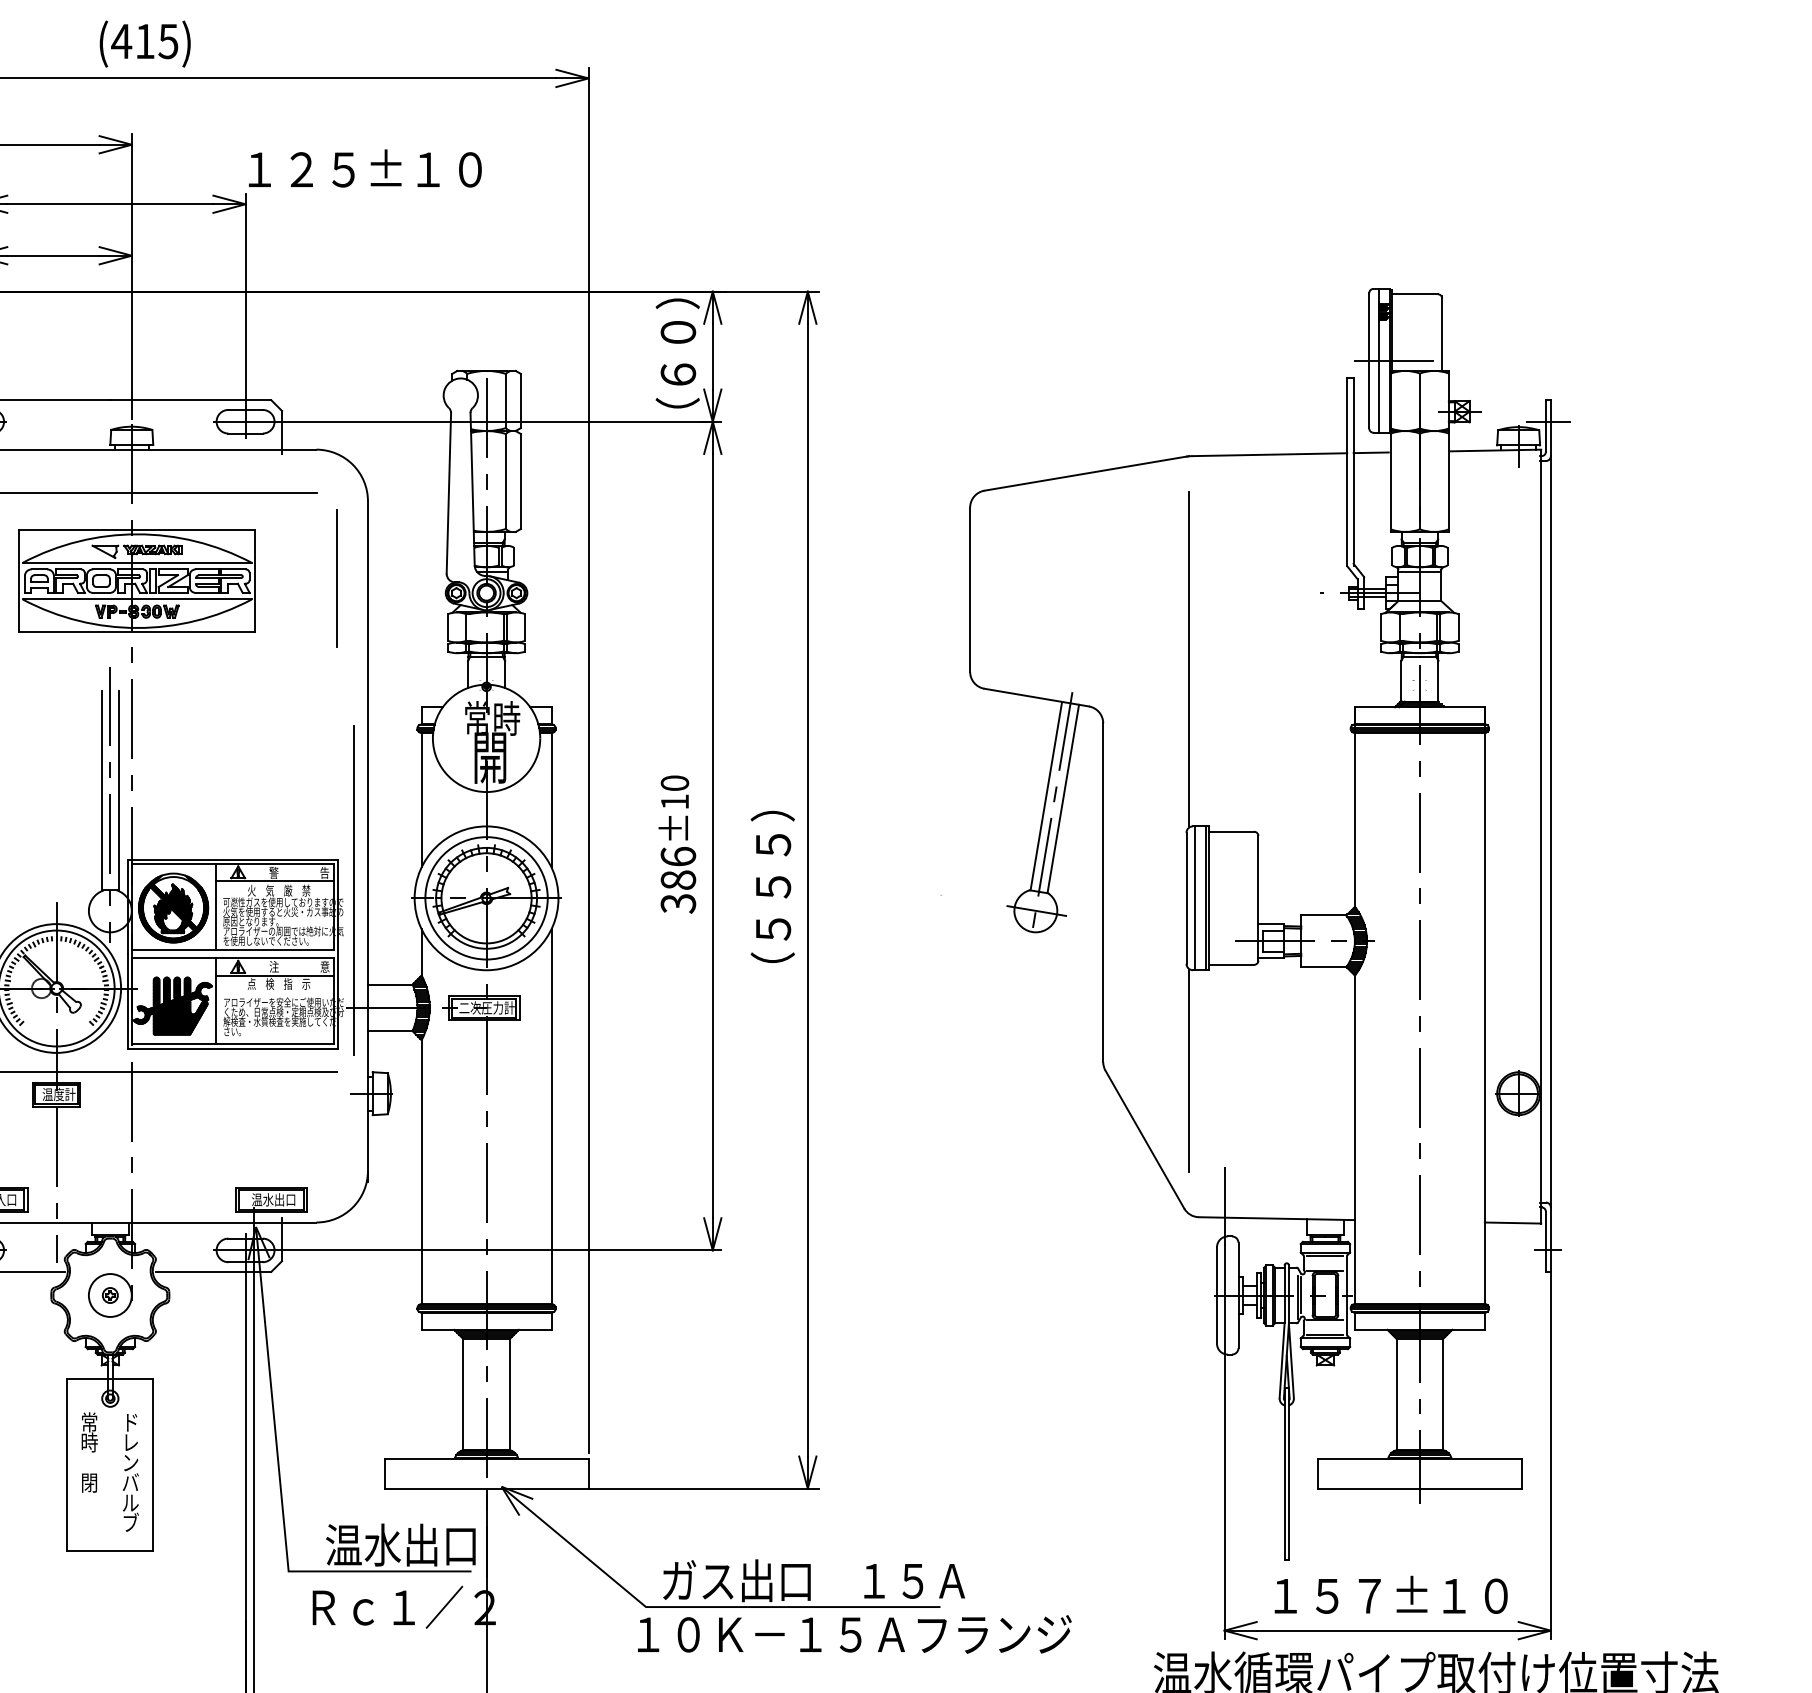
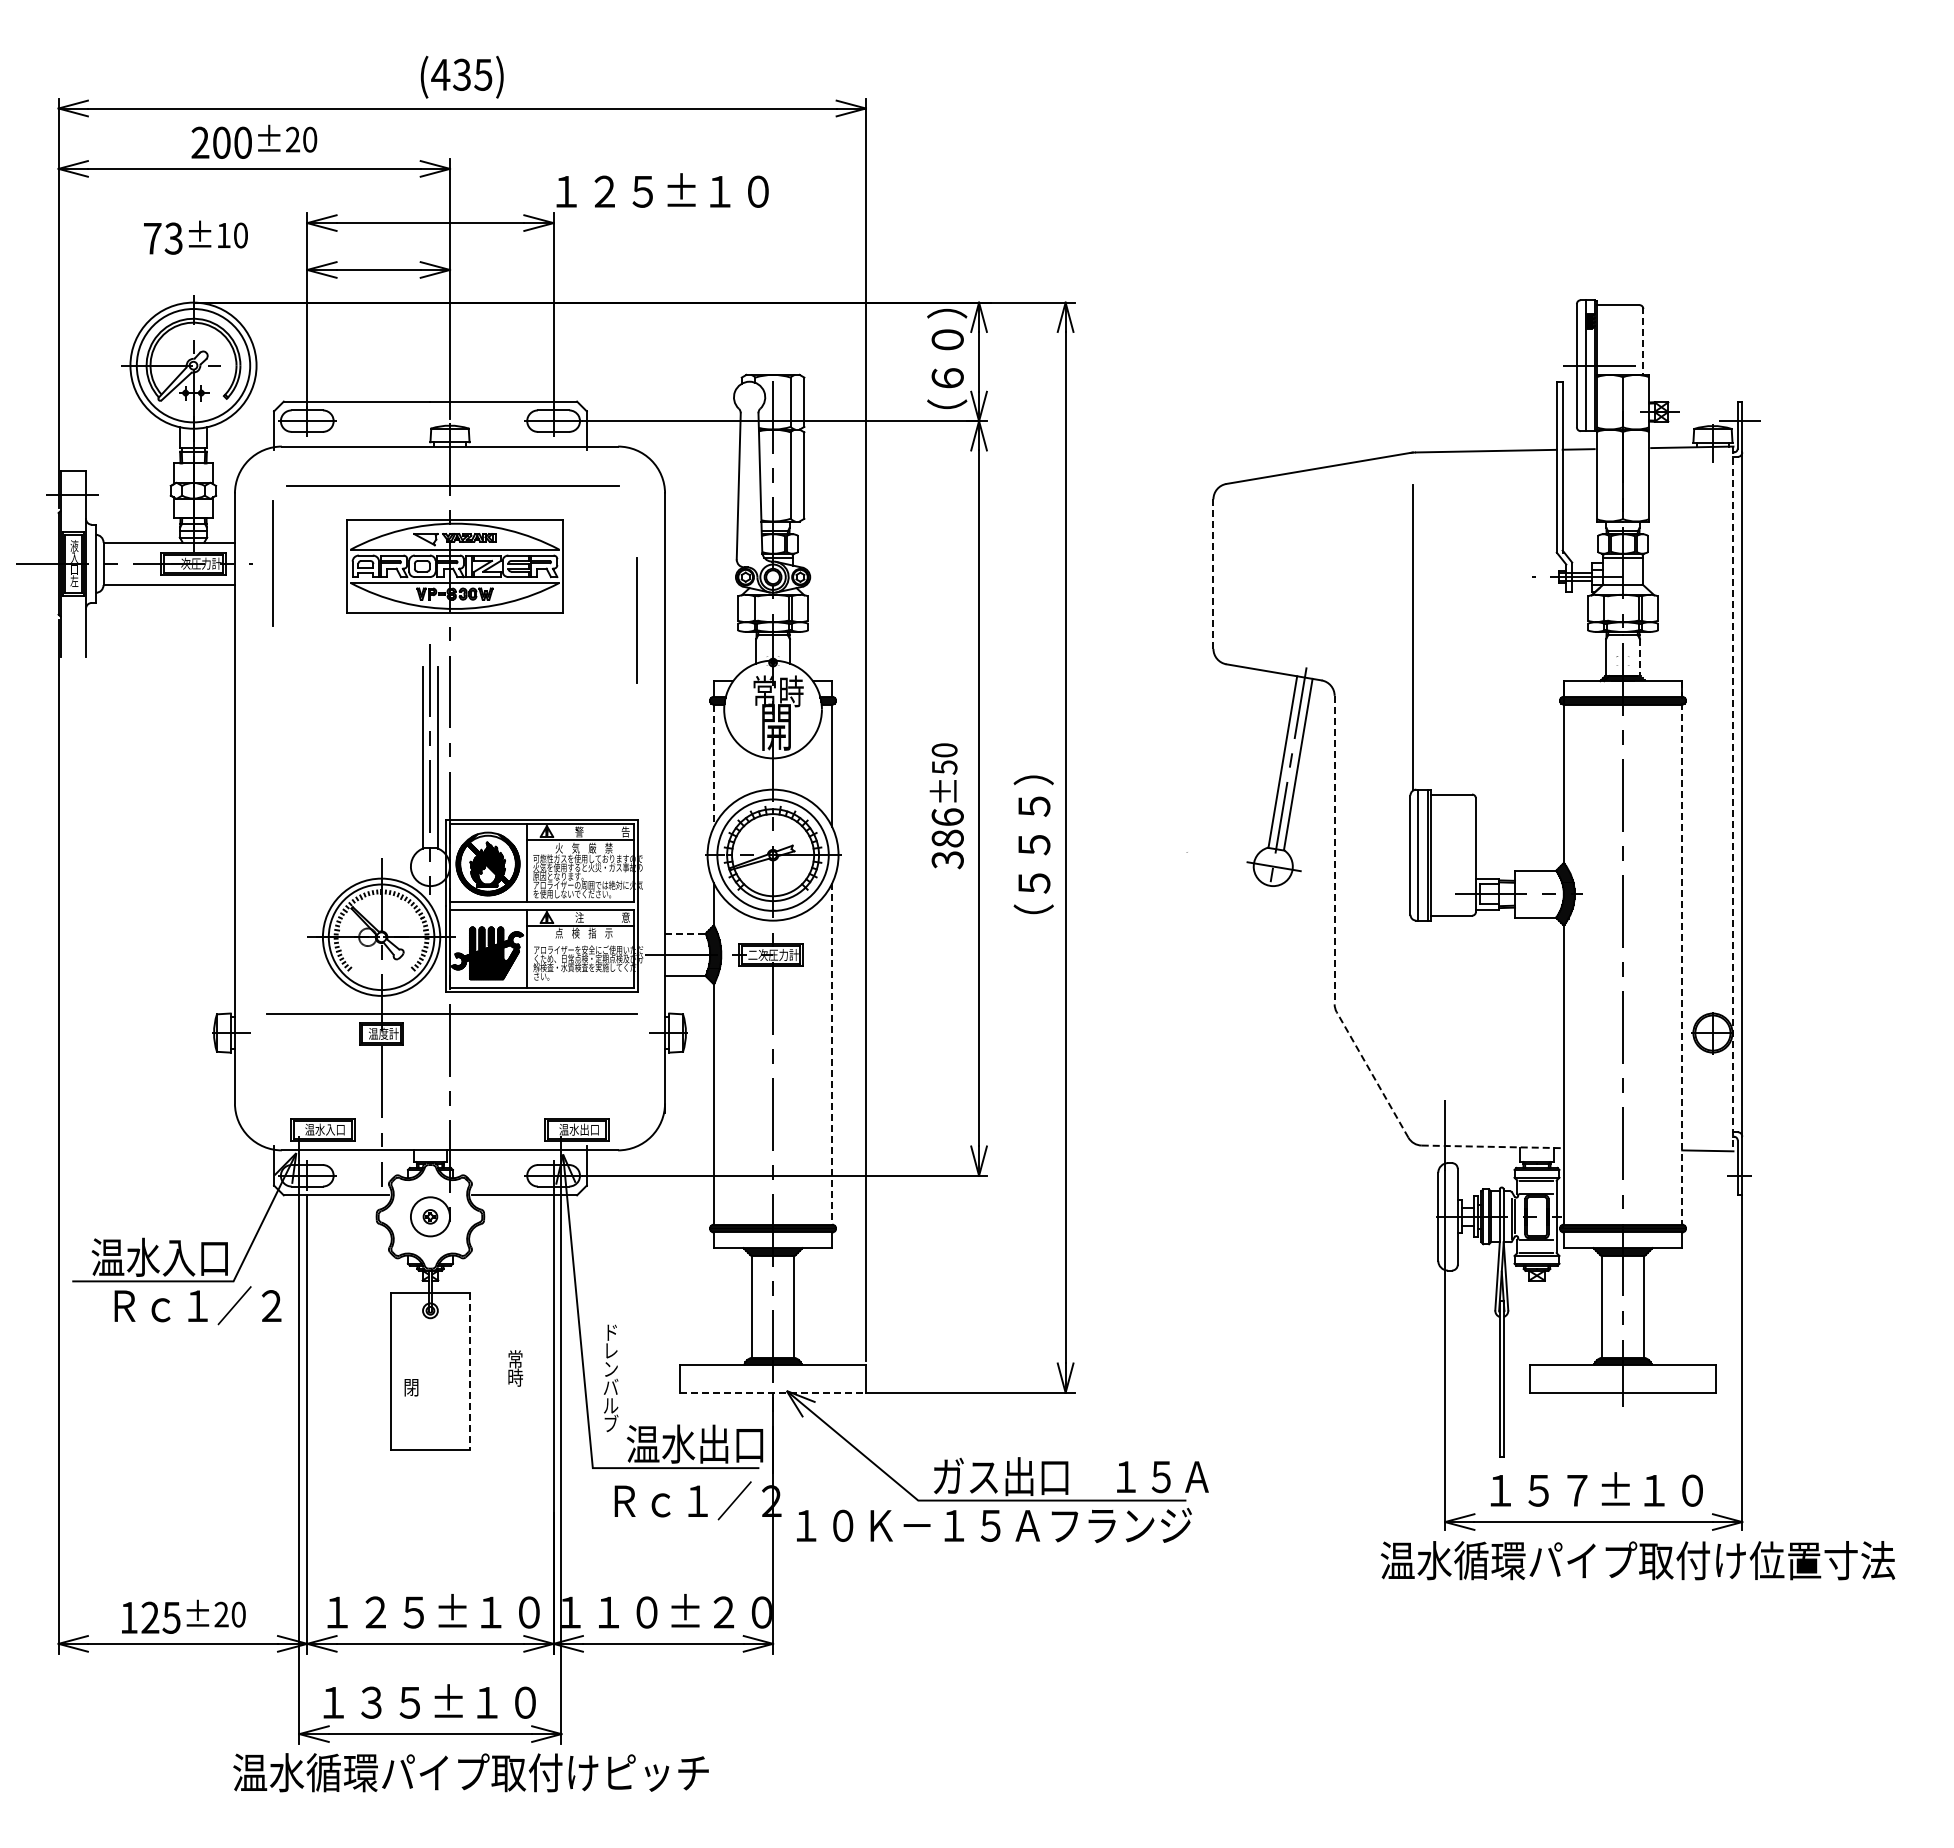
text: (144, 41) -> (461, 74), (415) -> (435)
line: (1442, 333) -> (1643, 340), solid -> dashed
line: (336, 578) -> (636, 620), moved
line: (970, 590) -> (1213, 574), solid -> dashed
line: (1437, 681) -> (1639, 657), solid -> dashed
line: (421, 800) -> (713, 766), solid -> dashed
text: (674, 802) -> (944, 767), ±10 -> ±50
line: (1541, 837) -> (1733, 799), solid -> dashed
line: (354, 889) -> (652, 847), removed
line: (1103, 893) -> (1334, 850), solid -> dashed
line: (390, 984) -> (685, 933), solid -> dashed
line: (1485, 1005) -> (1682, 952), solid -> dashed
line: (1188, 1071) -> (1412, 1012), removed
line: (551, 1116) -> (832, 1053), solid -> dashed
line: (1144, 1139) -> (1372, 1074), solid -> dashed
line: (1277, 1218) -> (1493, 1146), solid -> dashed
text: (89, 1432) -> (515, 1368), moved
line: (153, 1465) -> (469, 1371), solid -> dashed
text: (130, 1473) -> (610, 1378), moved
line: (487, 1488) -> (773, 1392), solid -> dashed
text: (854, 1634) -> (994, 1525), moved

